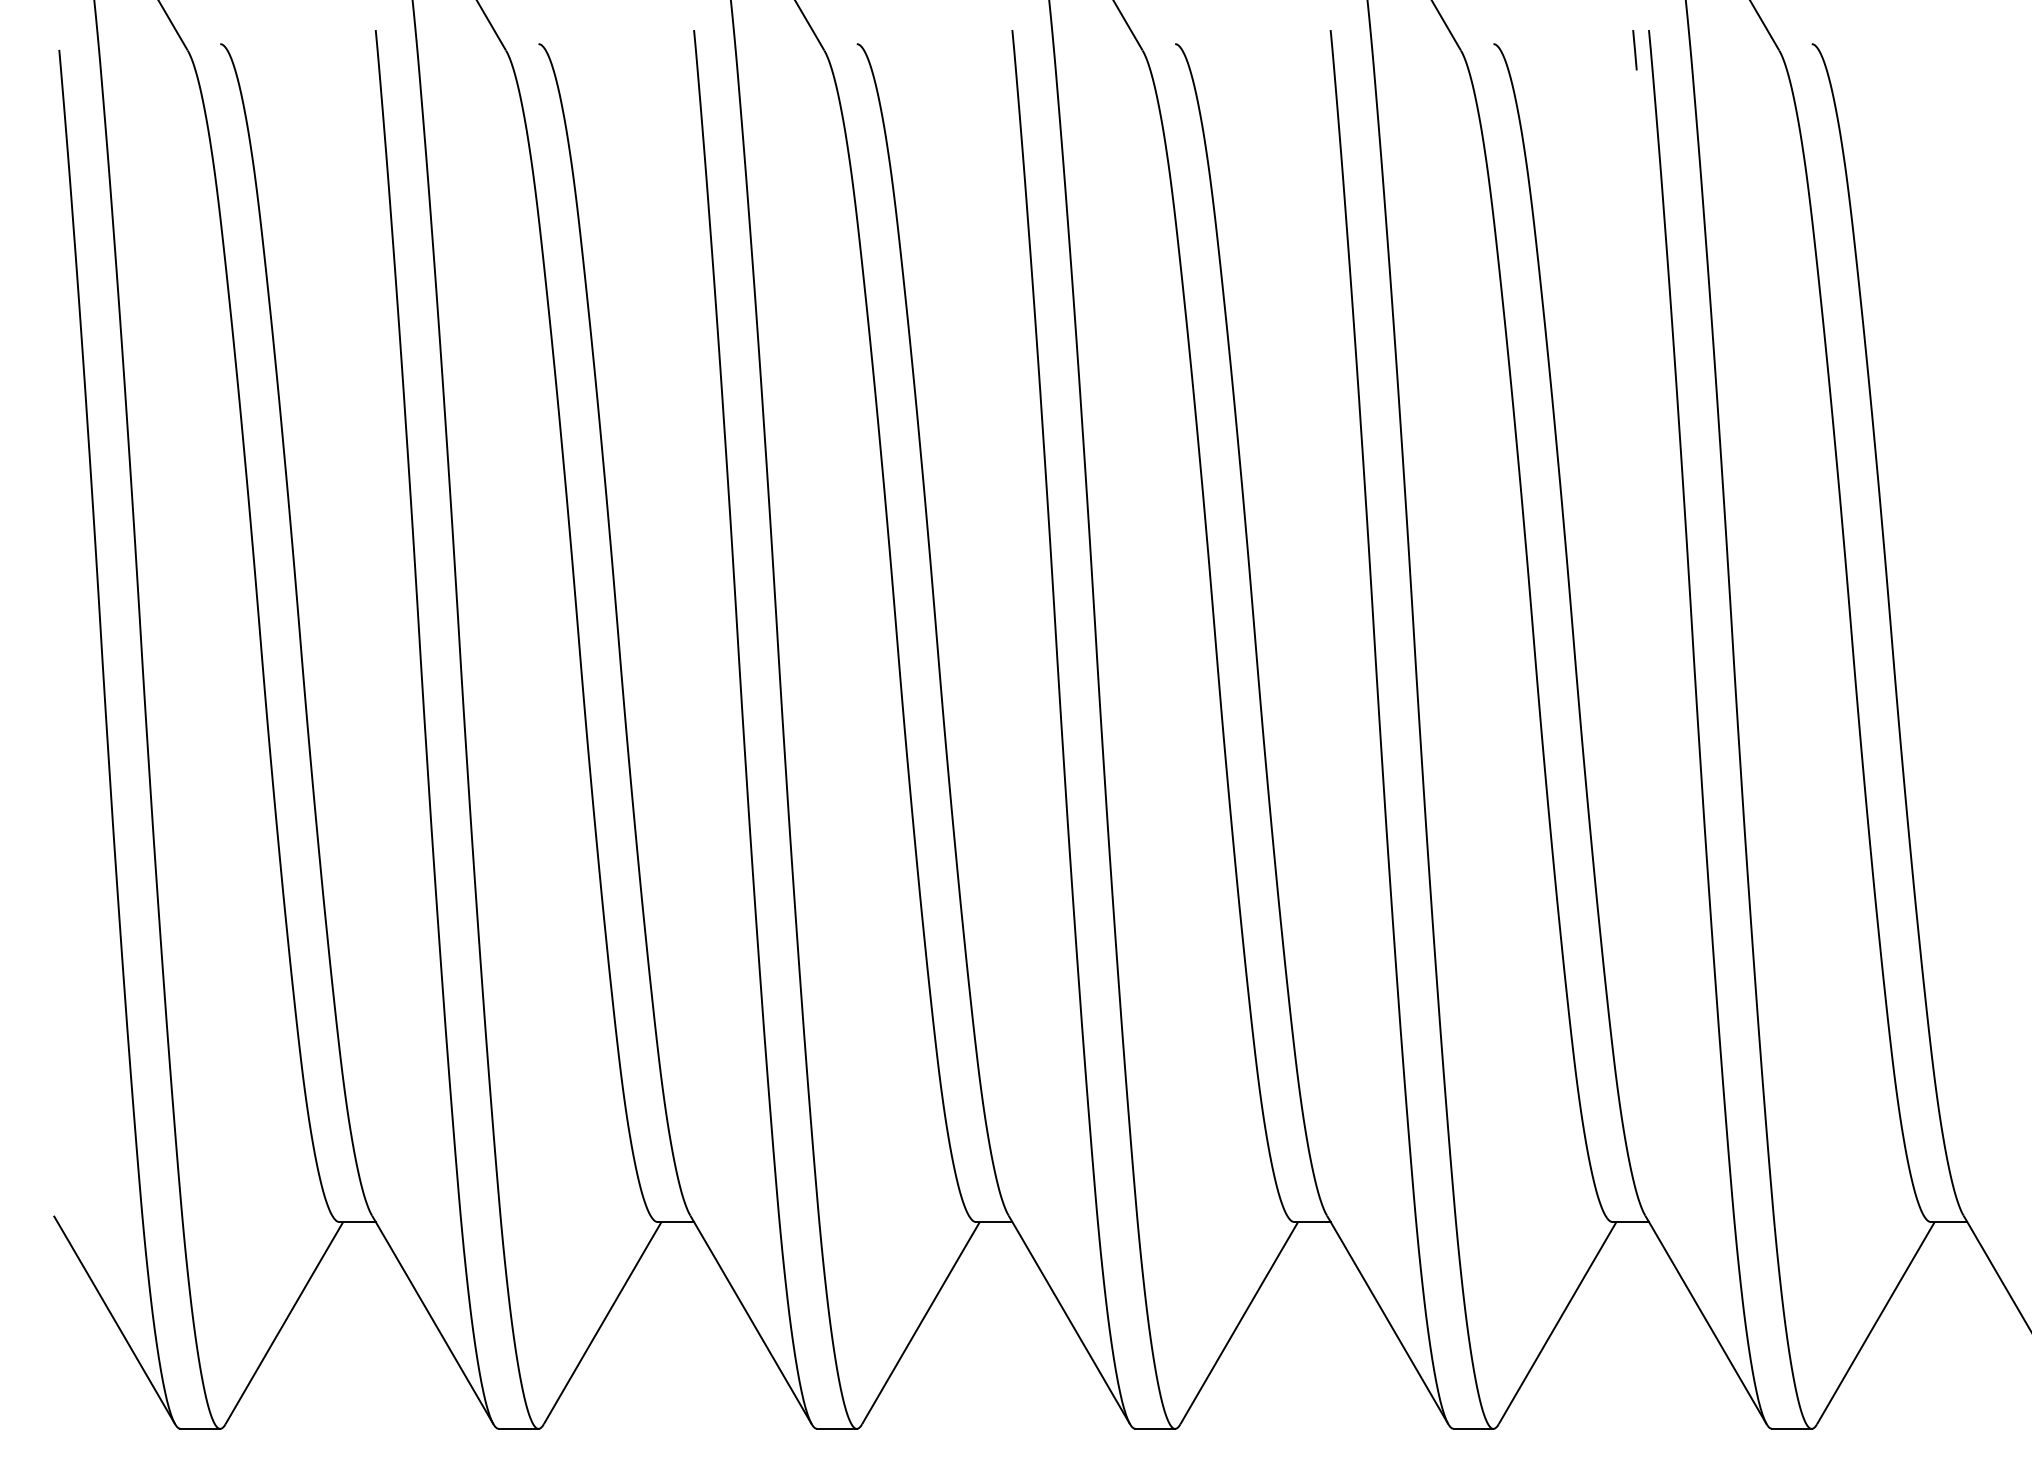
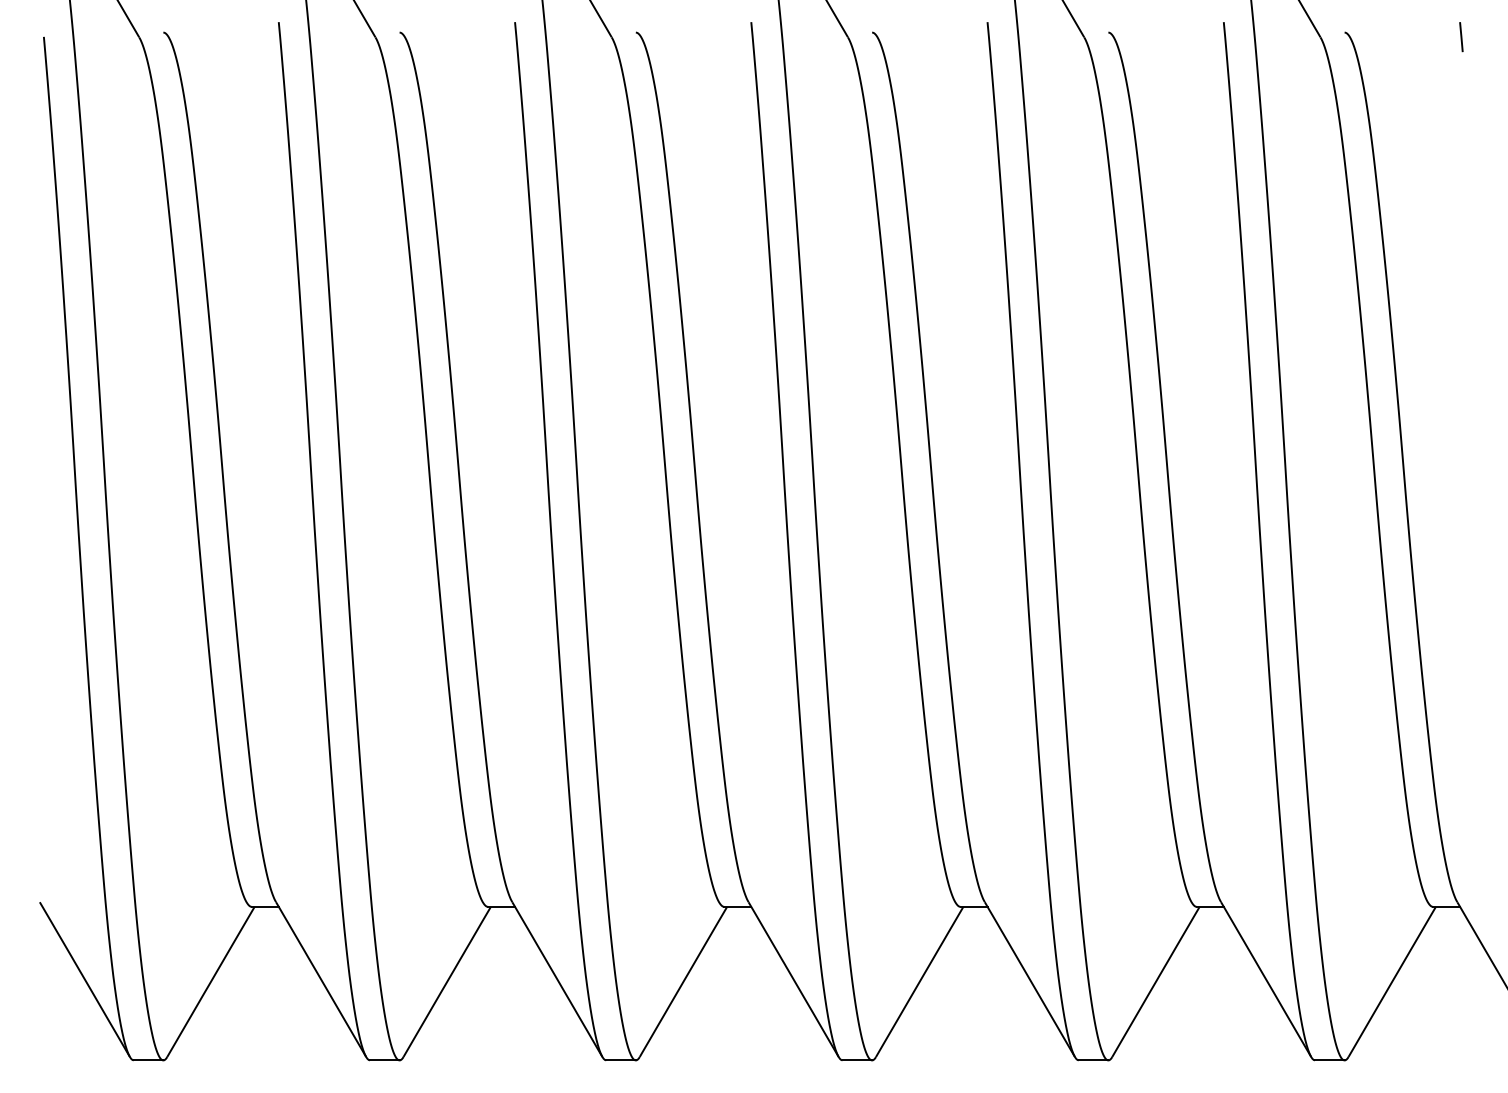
line: (1635, 50) -> (1461, 37), moved

